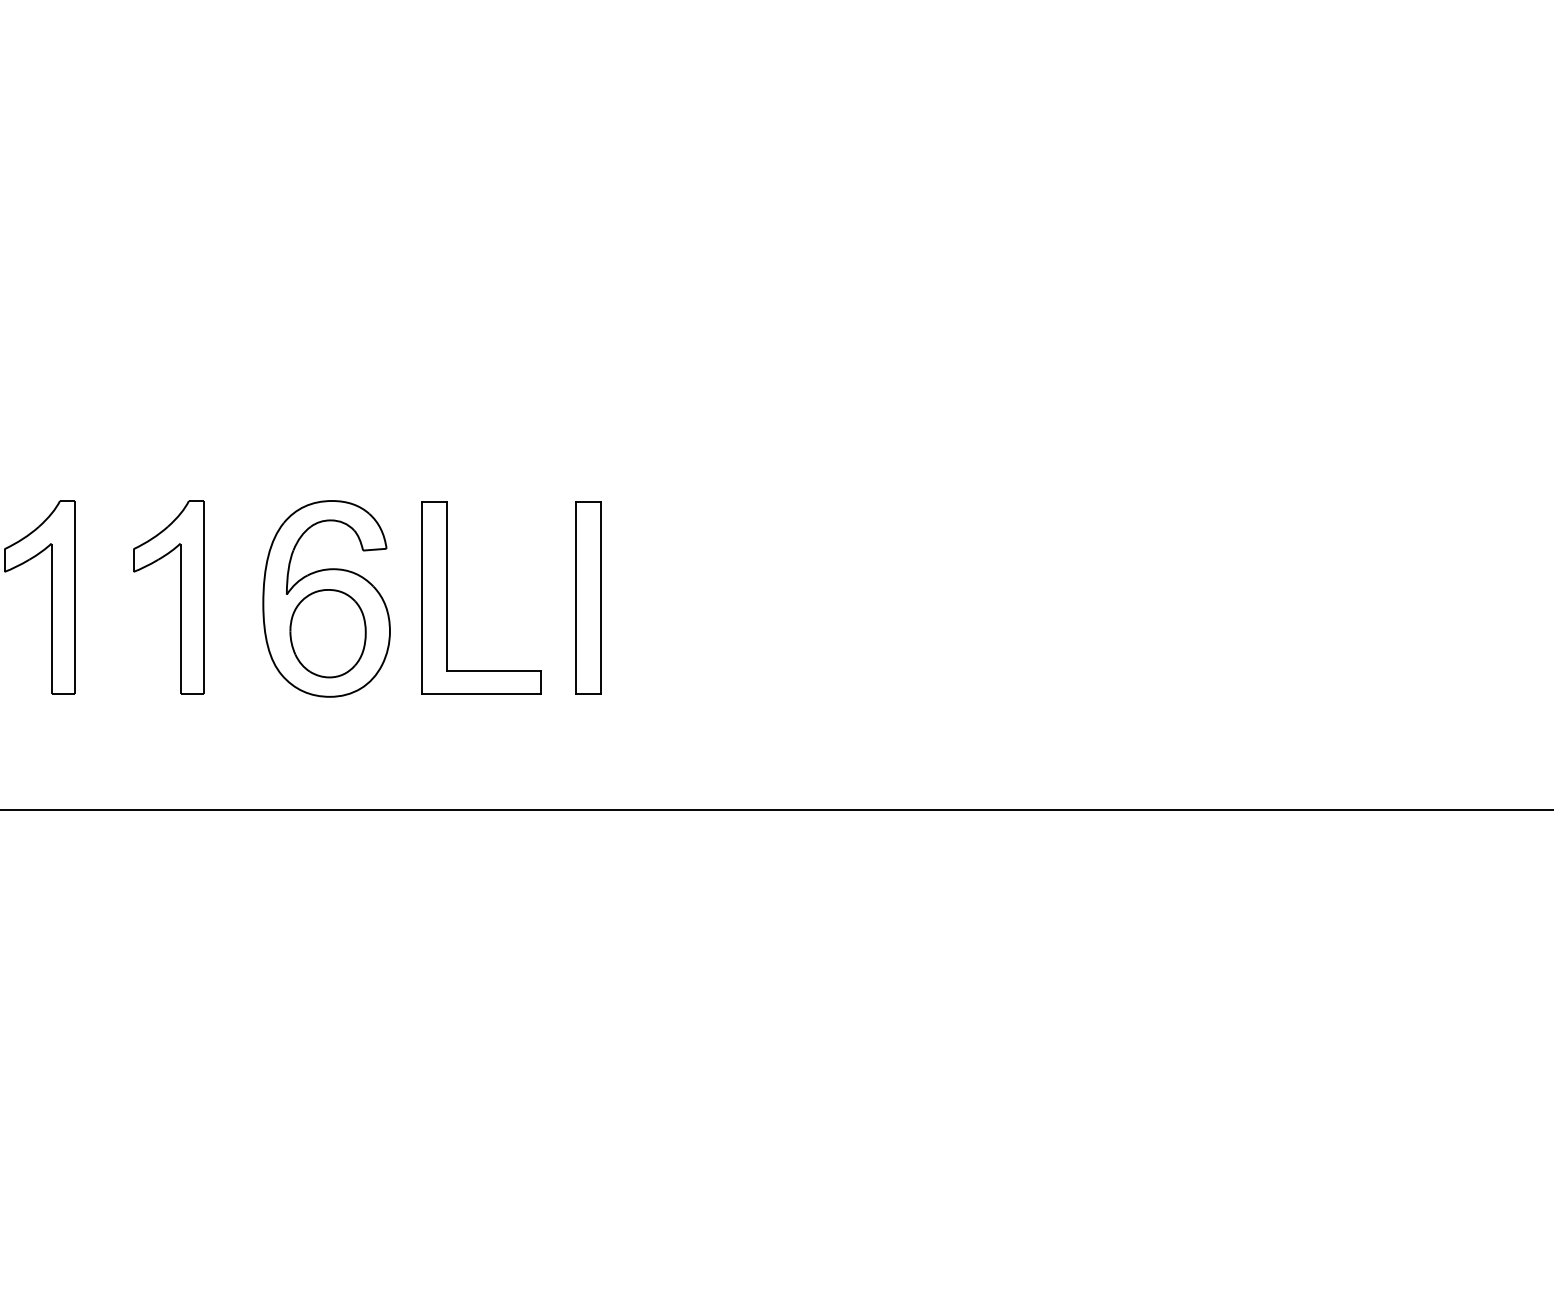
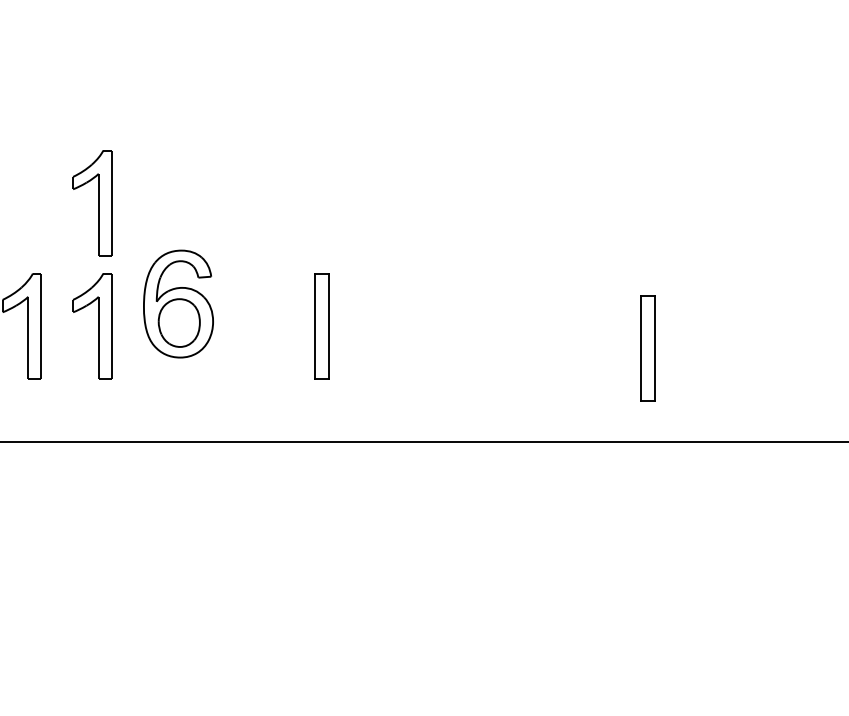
part: (169, 372) -> (92, 203), added
part: (326, 597) -> (178, 303), moved
part: (447, 597) -> (244, 326), removed
part: (1185, 638) -> (647, 348), added

